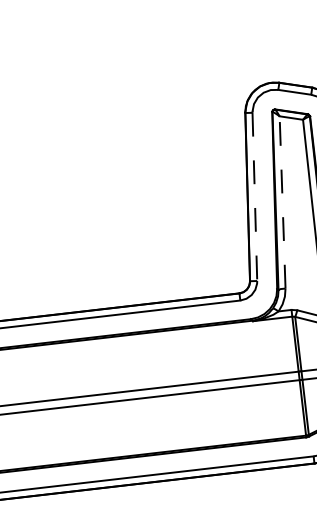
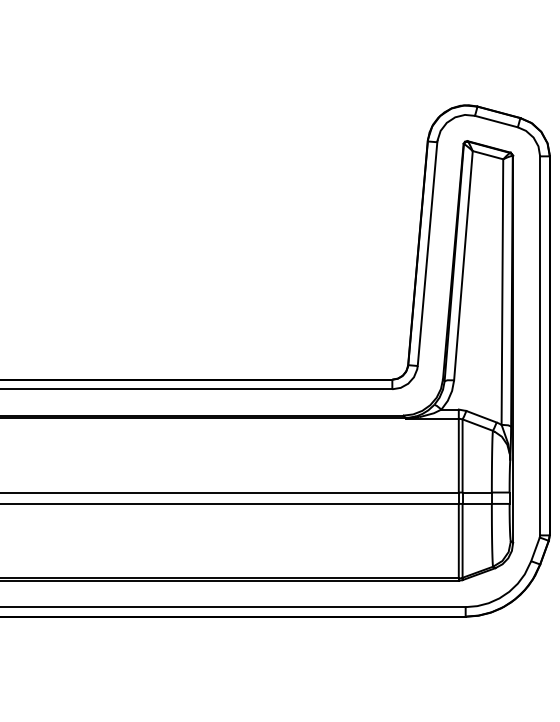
line: (254, 197) -> (427, 254), dashed -> solid
line: (282, 202) -> (463, 265), dashed -> solid

